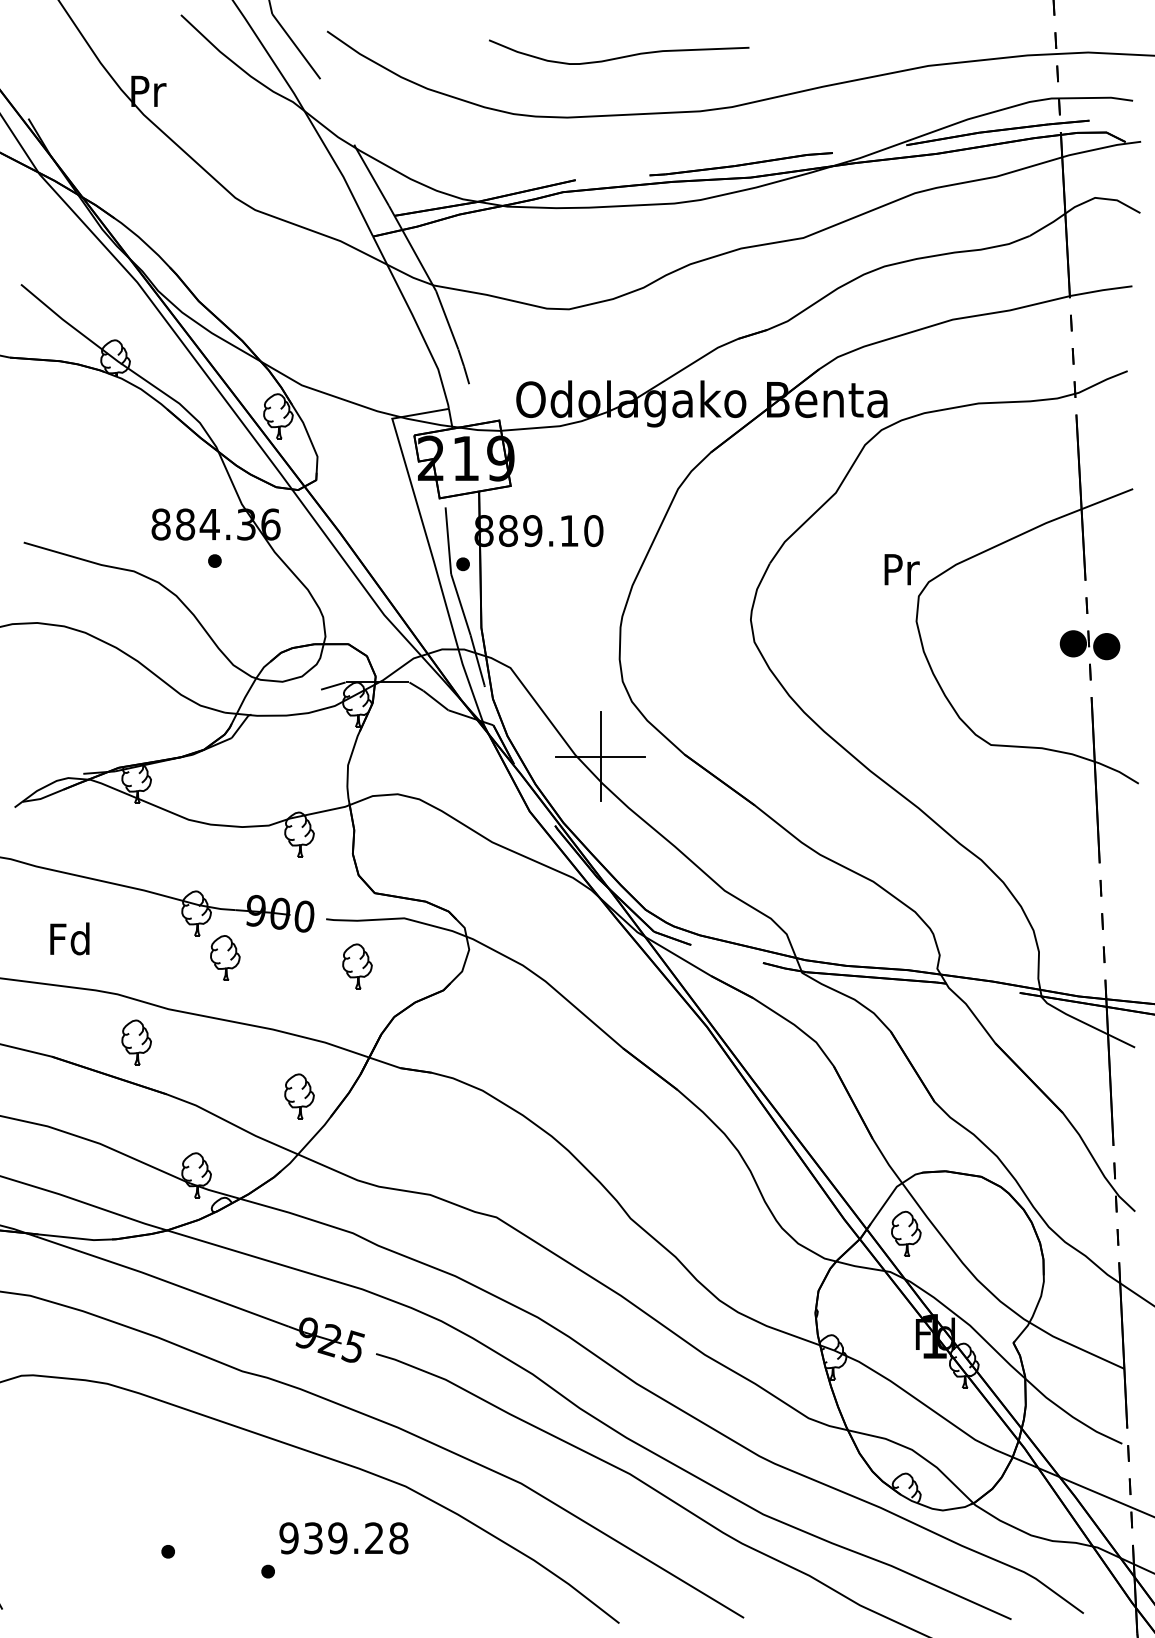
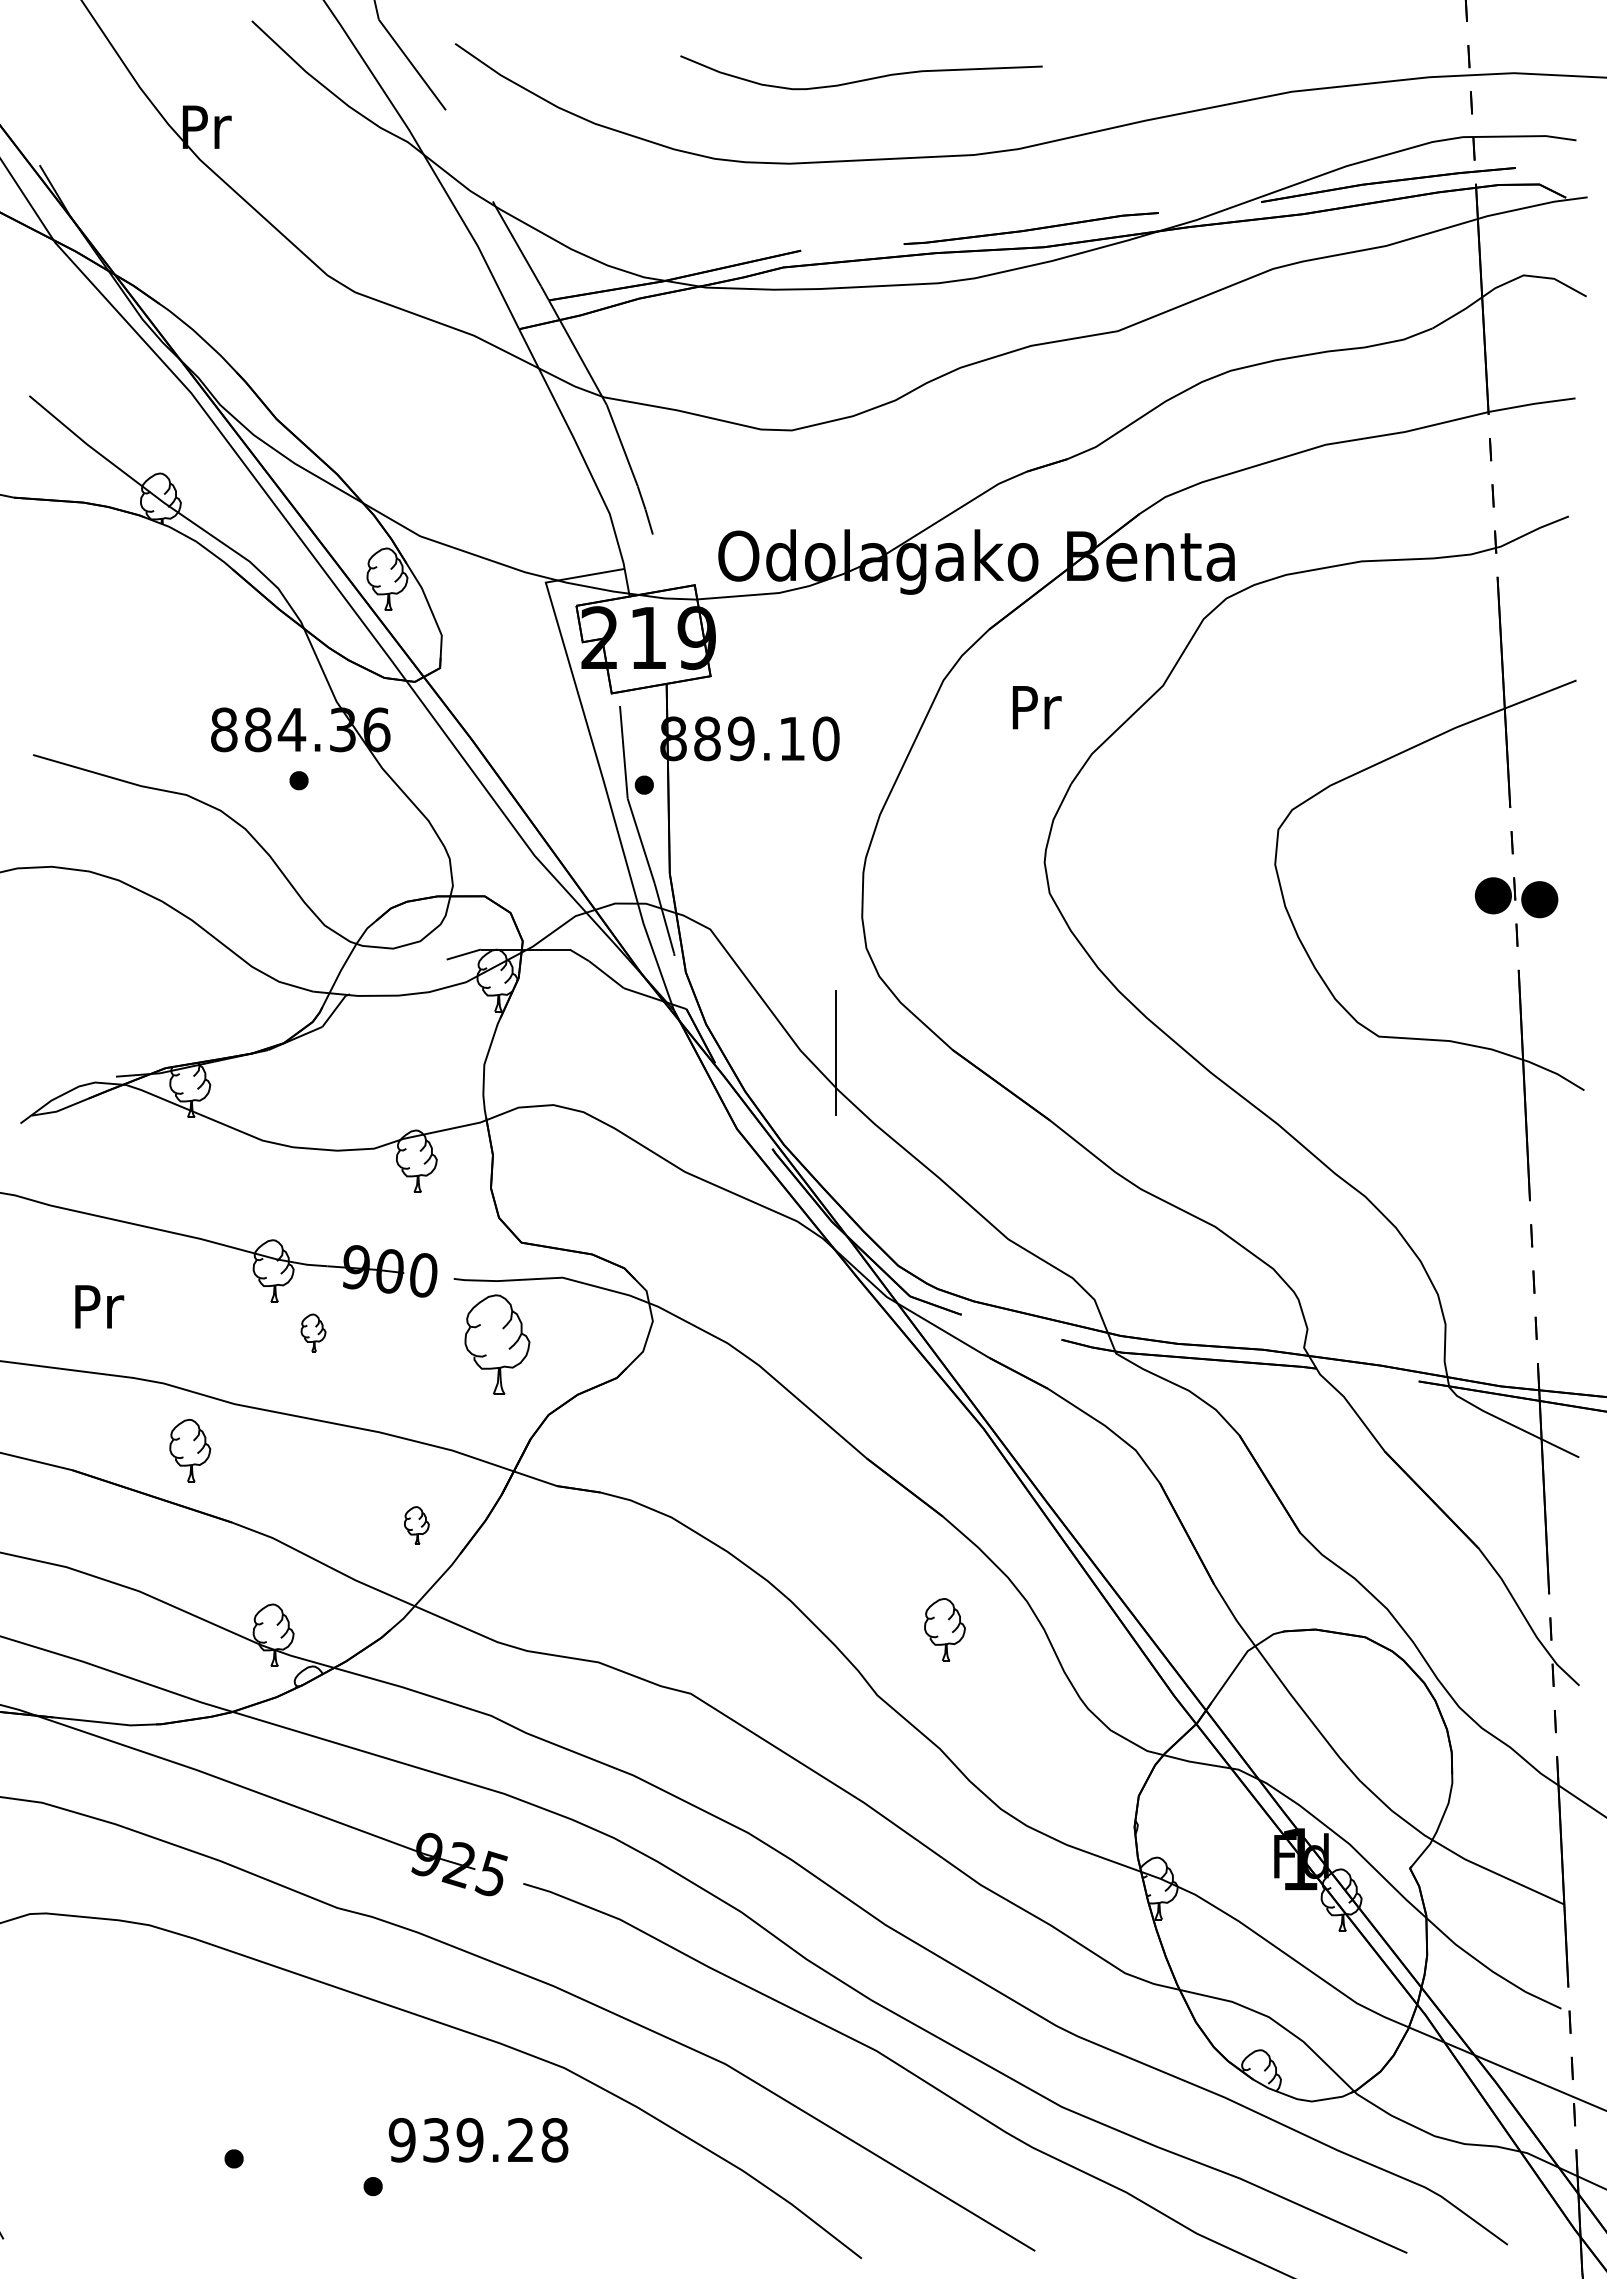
text: (901, 569) -> (1036, 707), moved
line: (600, 756) -> (835, 1052), removed
text: (70, 939) -> (97, 1306), Fd -> Pr
part: (225, 957) -> (313, 1332), size x0.6
part: (357, 966) -> (497, 1344), size x1.6
part: (299, 1096) -> (416, 1525), size x0.6
part: (905, 1233) -> (944, 1629), moved

